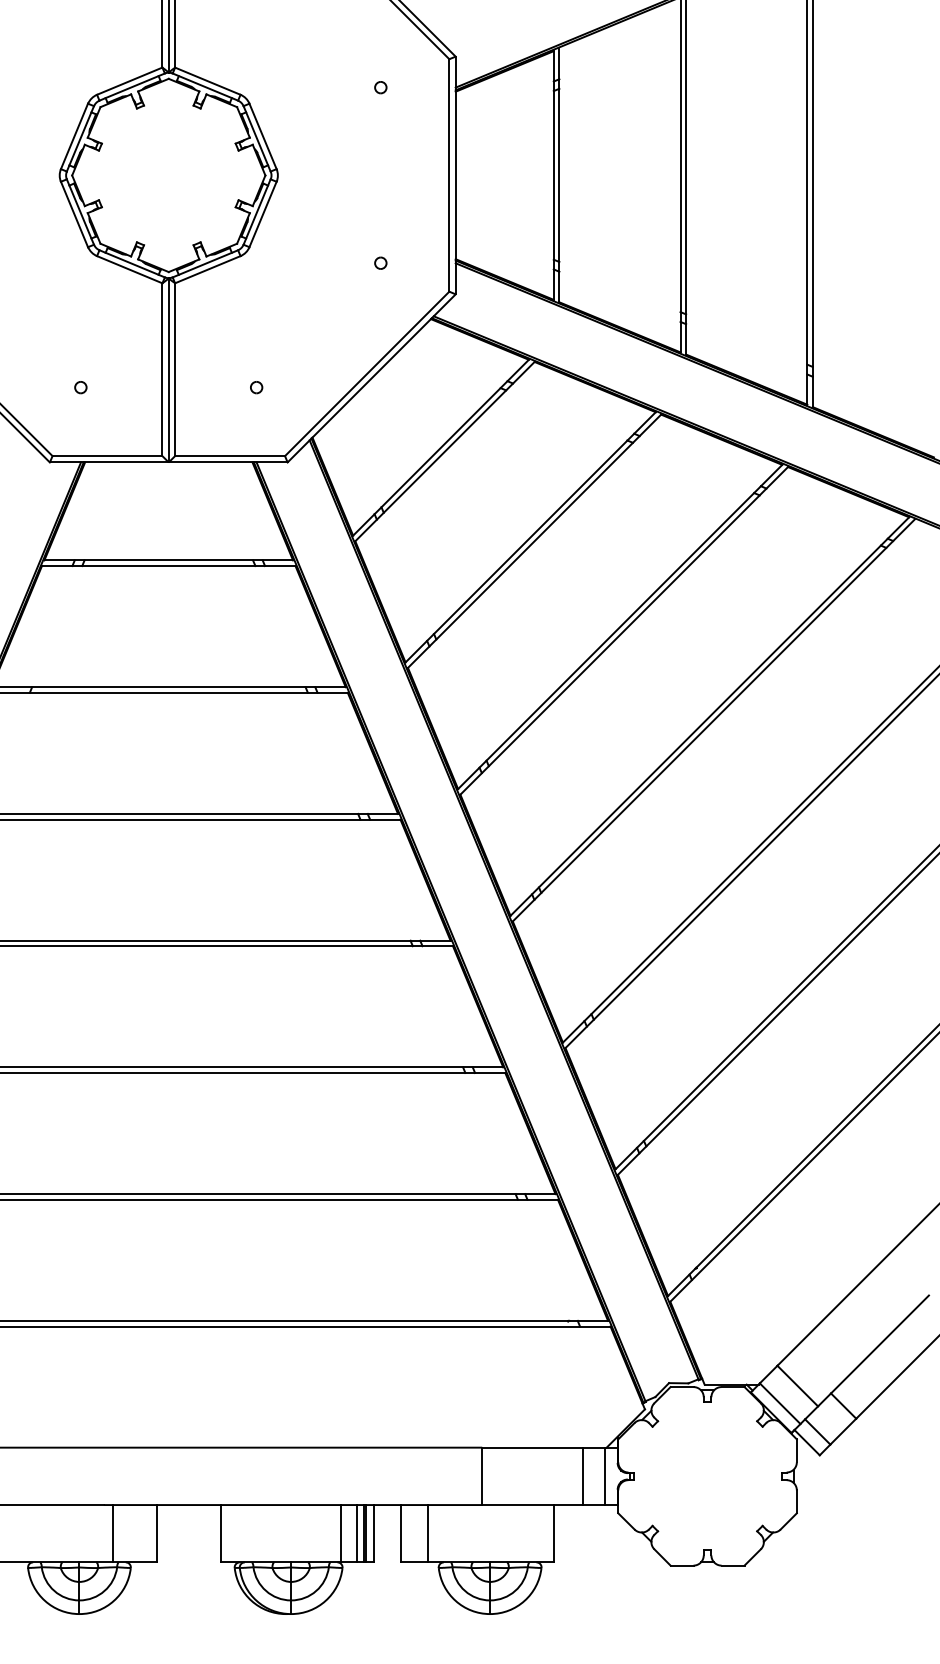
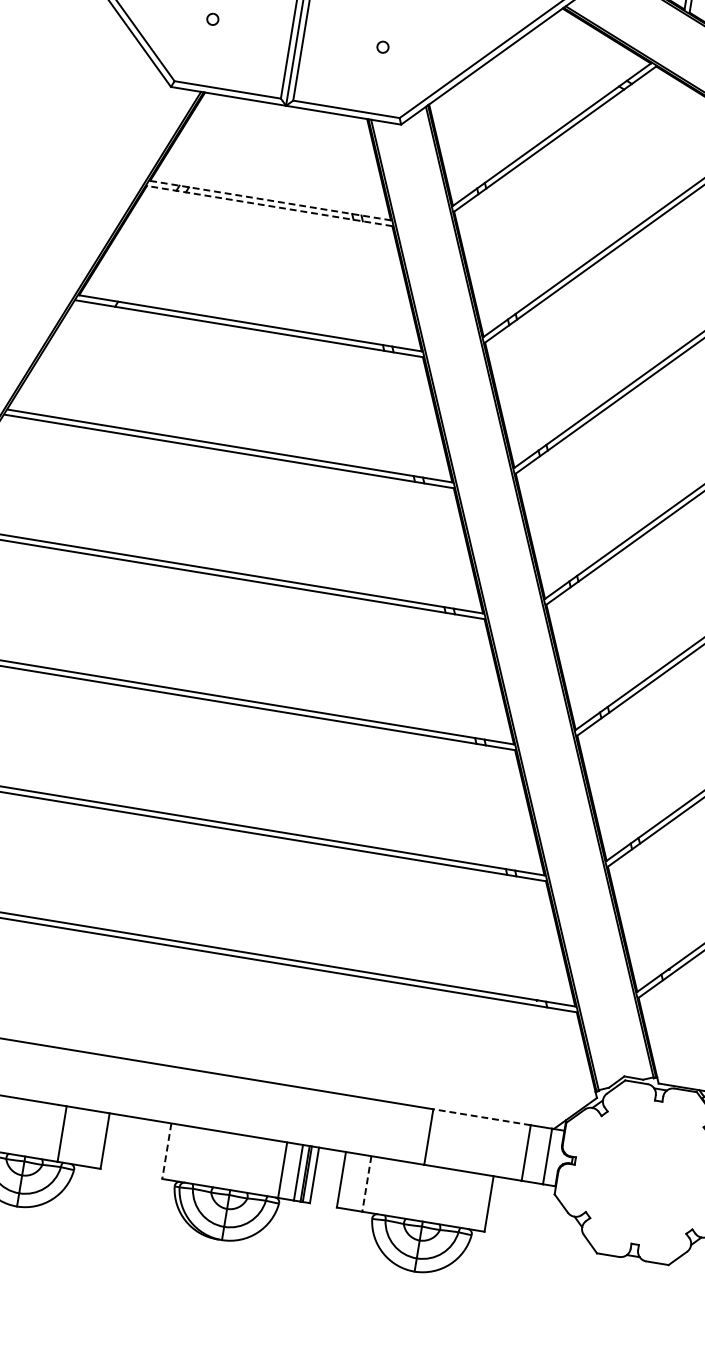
line: (169, 560) -> (271, 200), solid -> dashed
line: (168, 566) -> (269, 206), solid -> dashed
line: (532, 1447) -> (482, 1117), solid -> dashed
line: (221, 1533) -> (167, 1151), solid -> dashed
line: (427, 1533) -> (366, 1183), solid -> dashed

